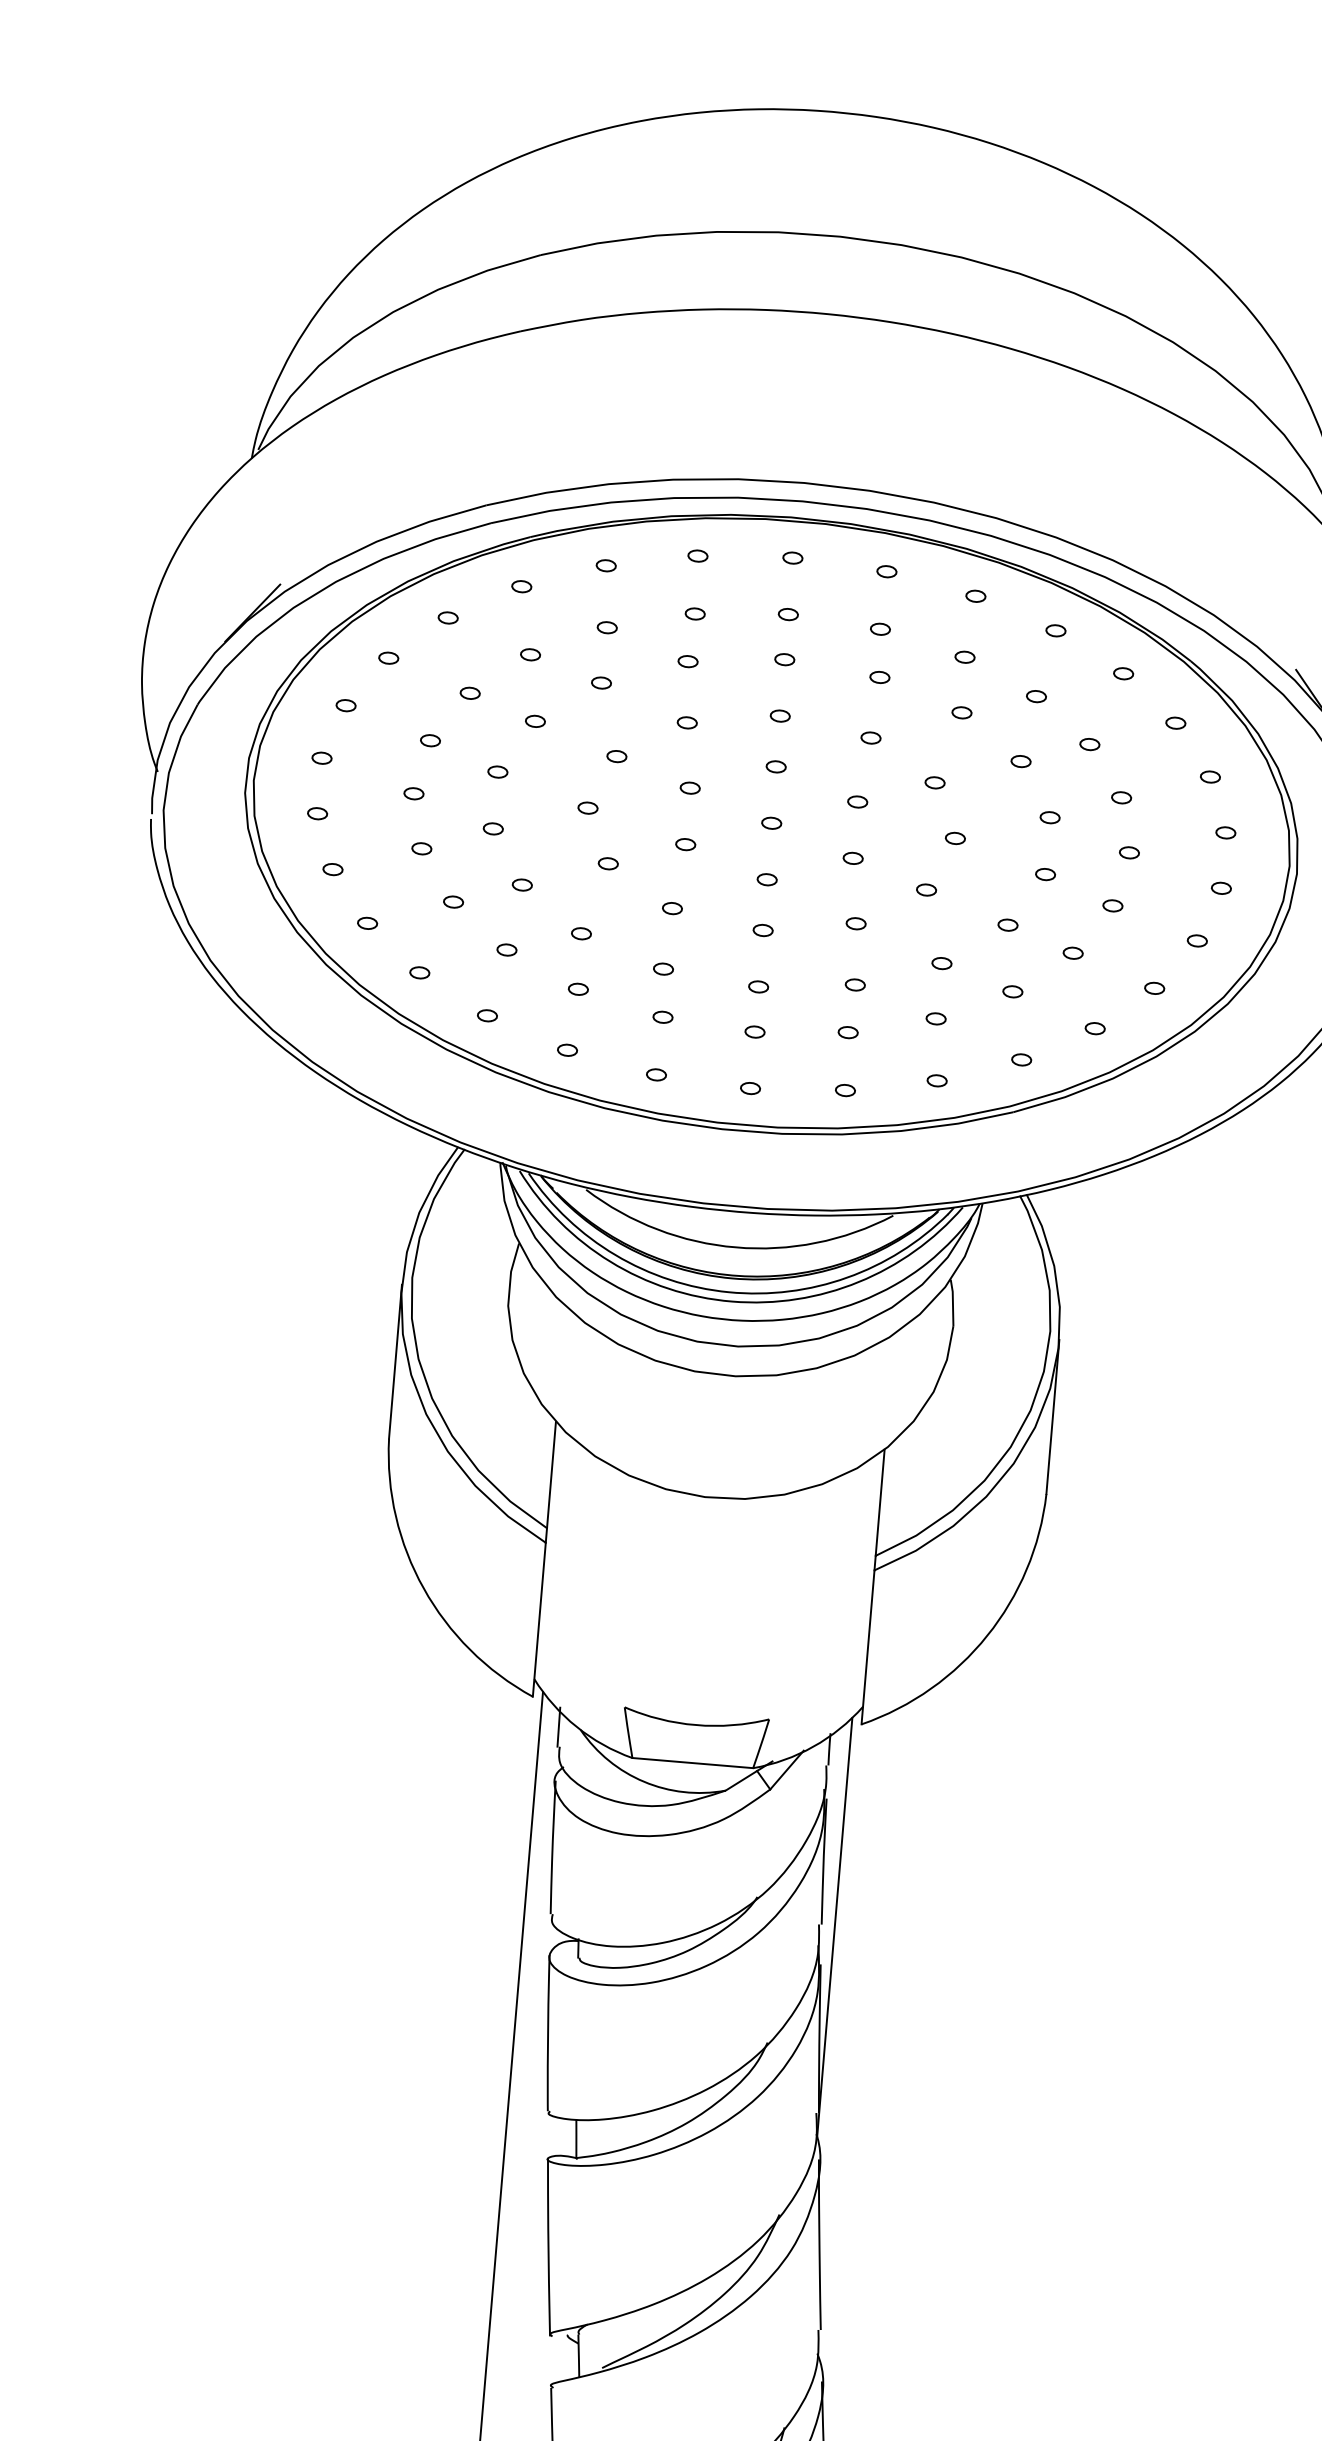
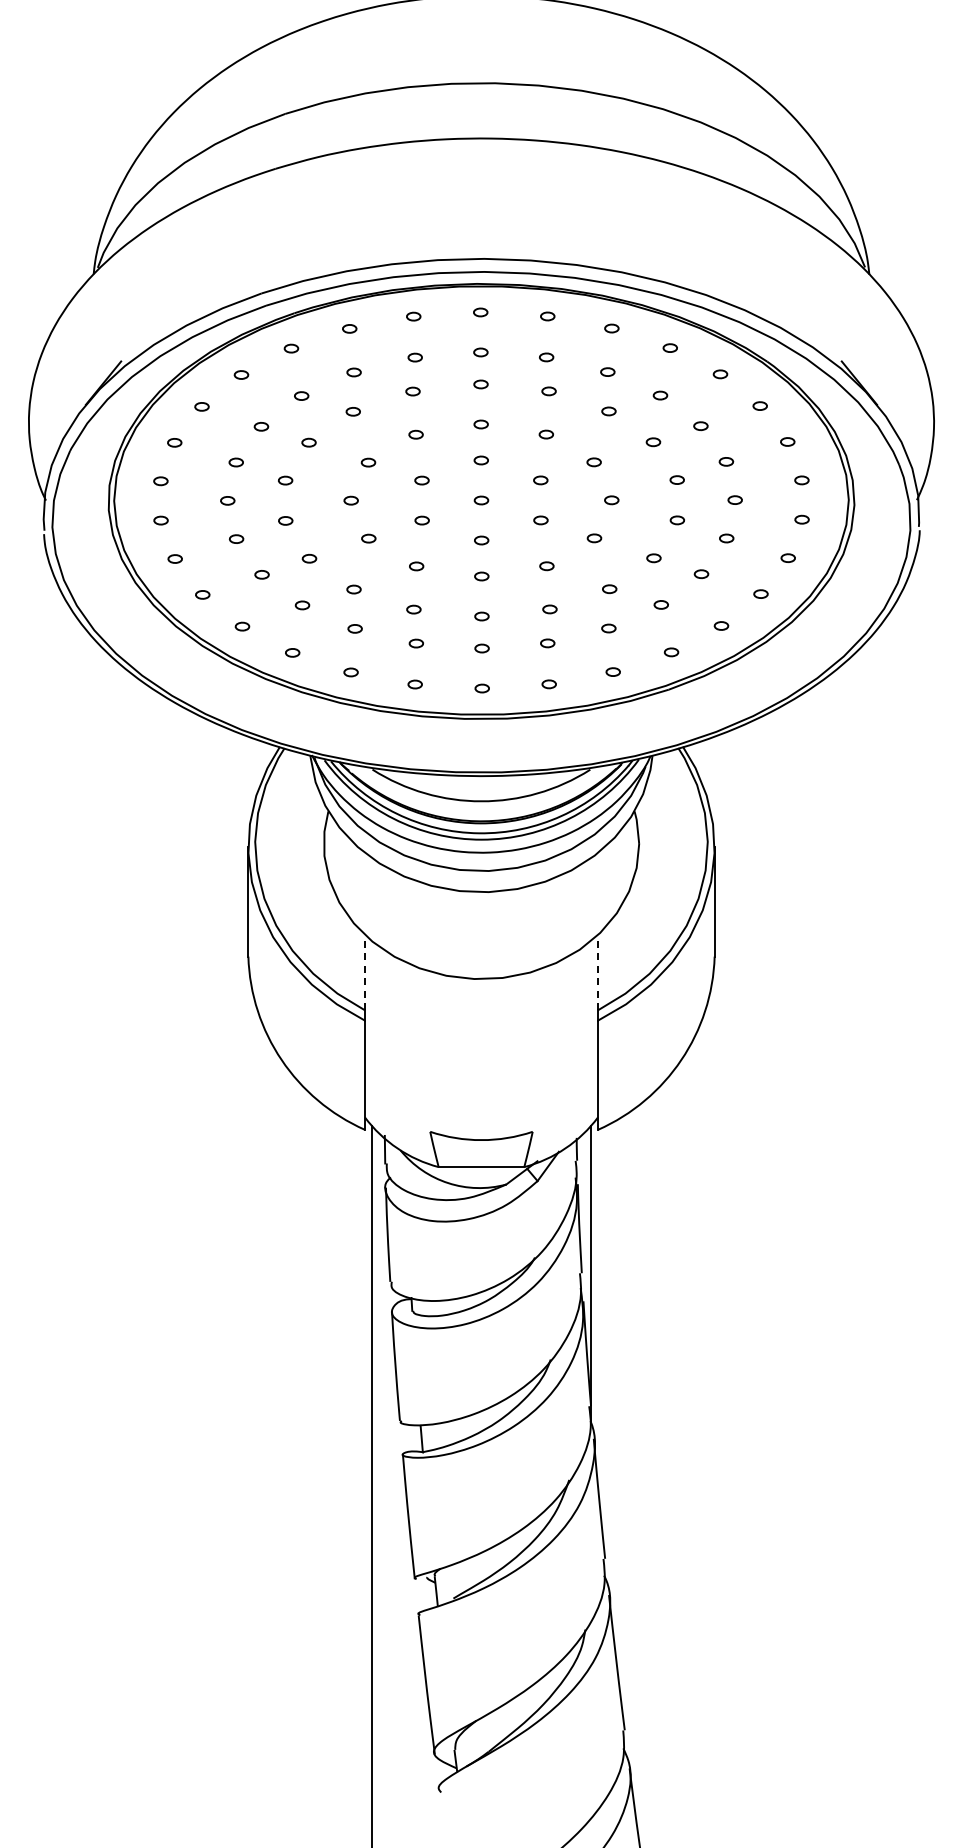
line: (550, 1474) -> (364, 972), solid -> dashed
line: (880, 1502) -> (598, 972), solid -> dashed

